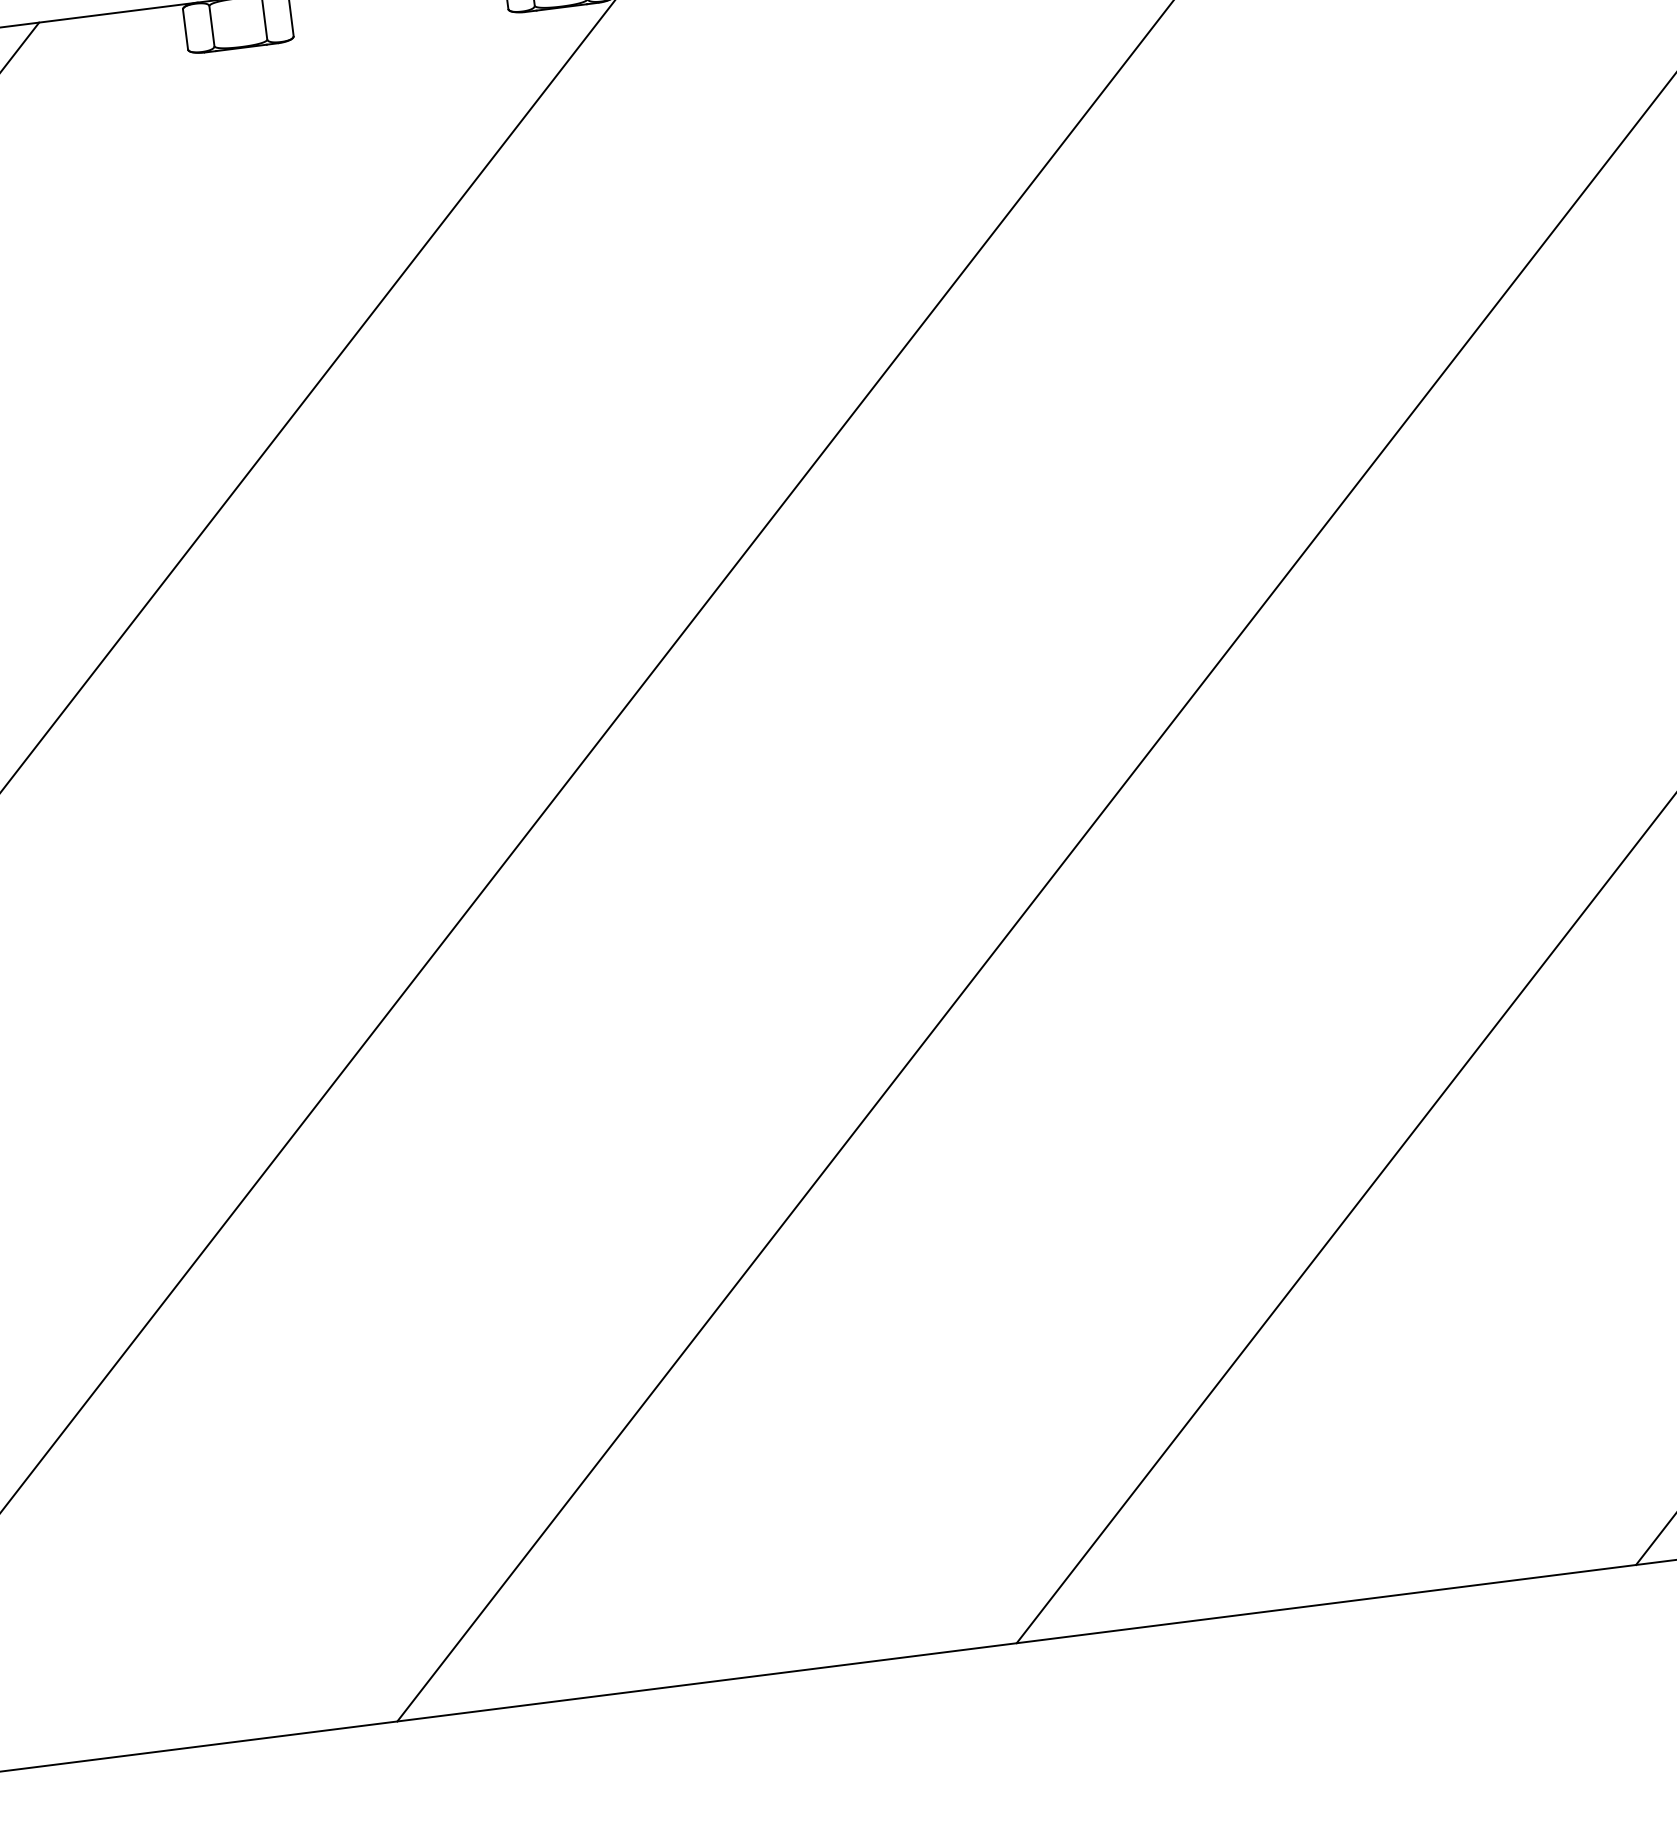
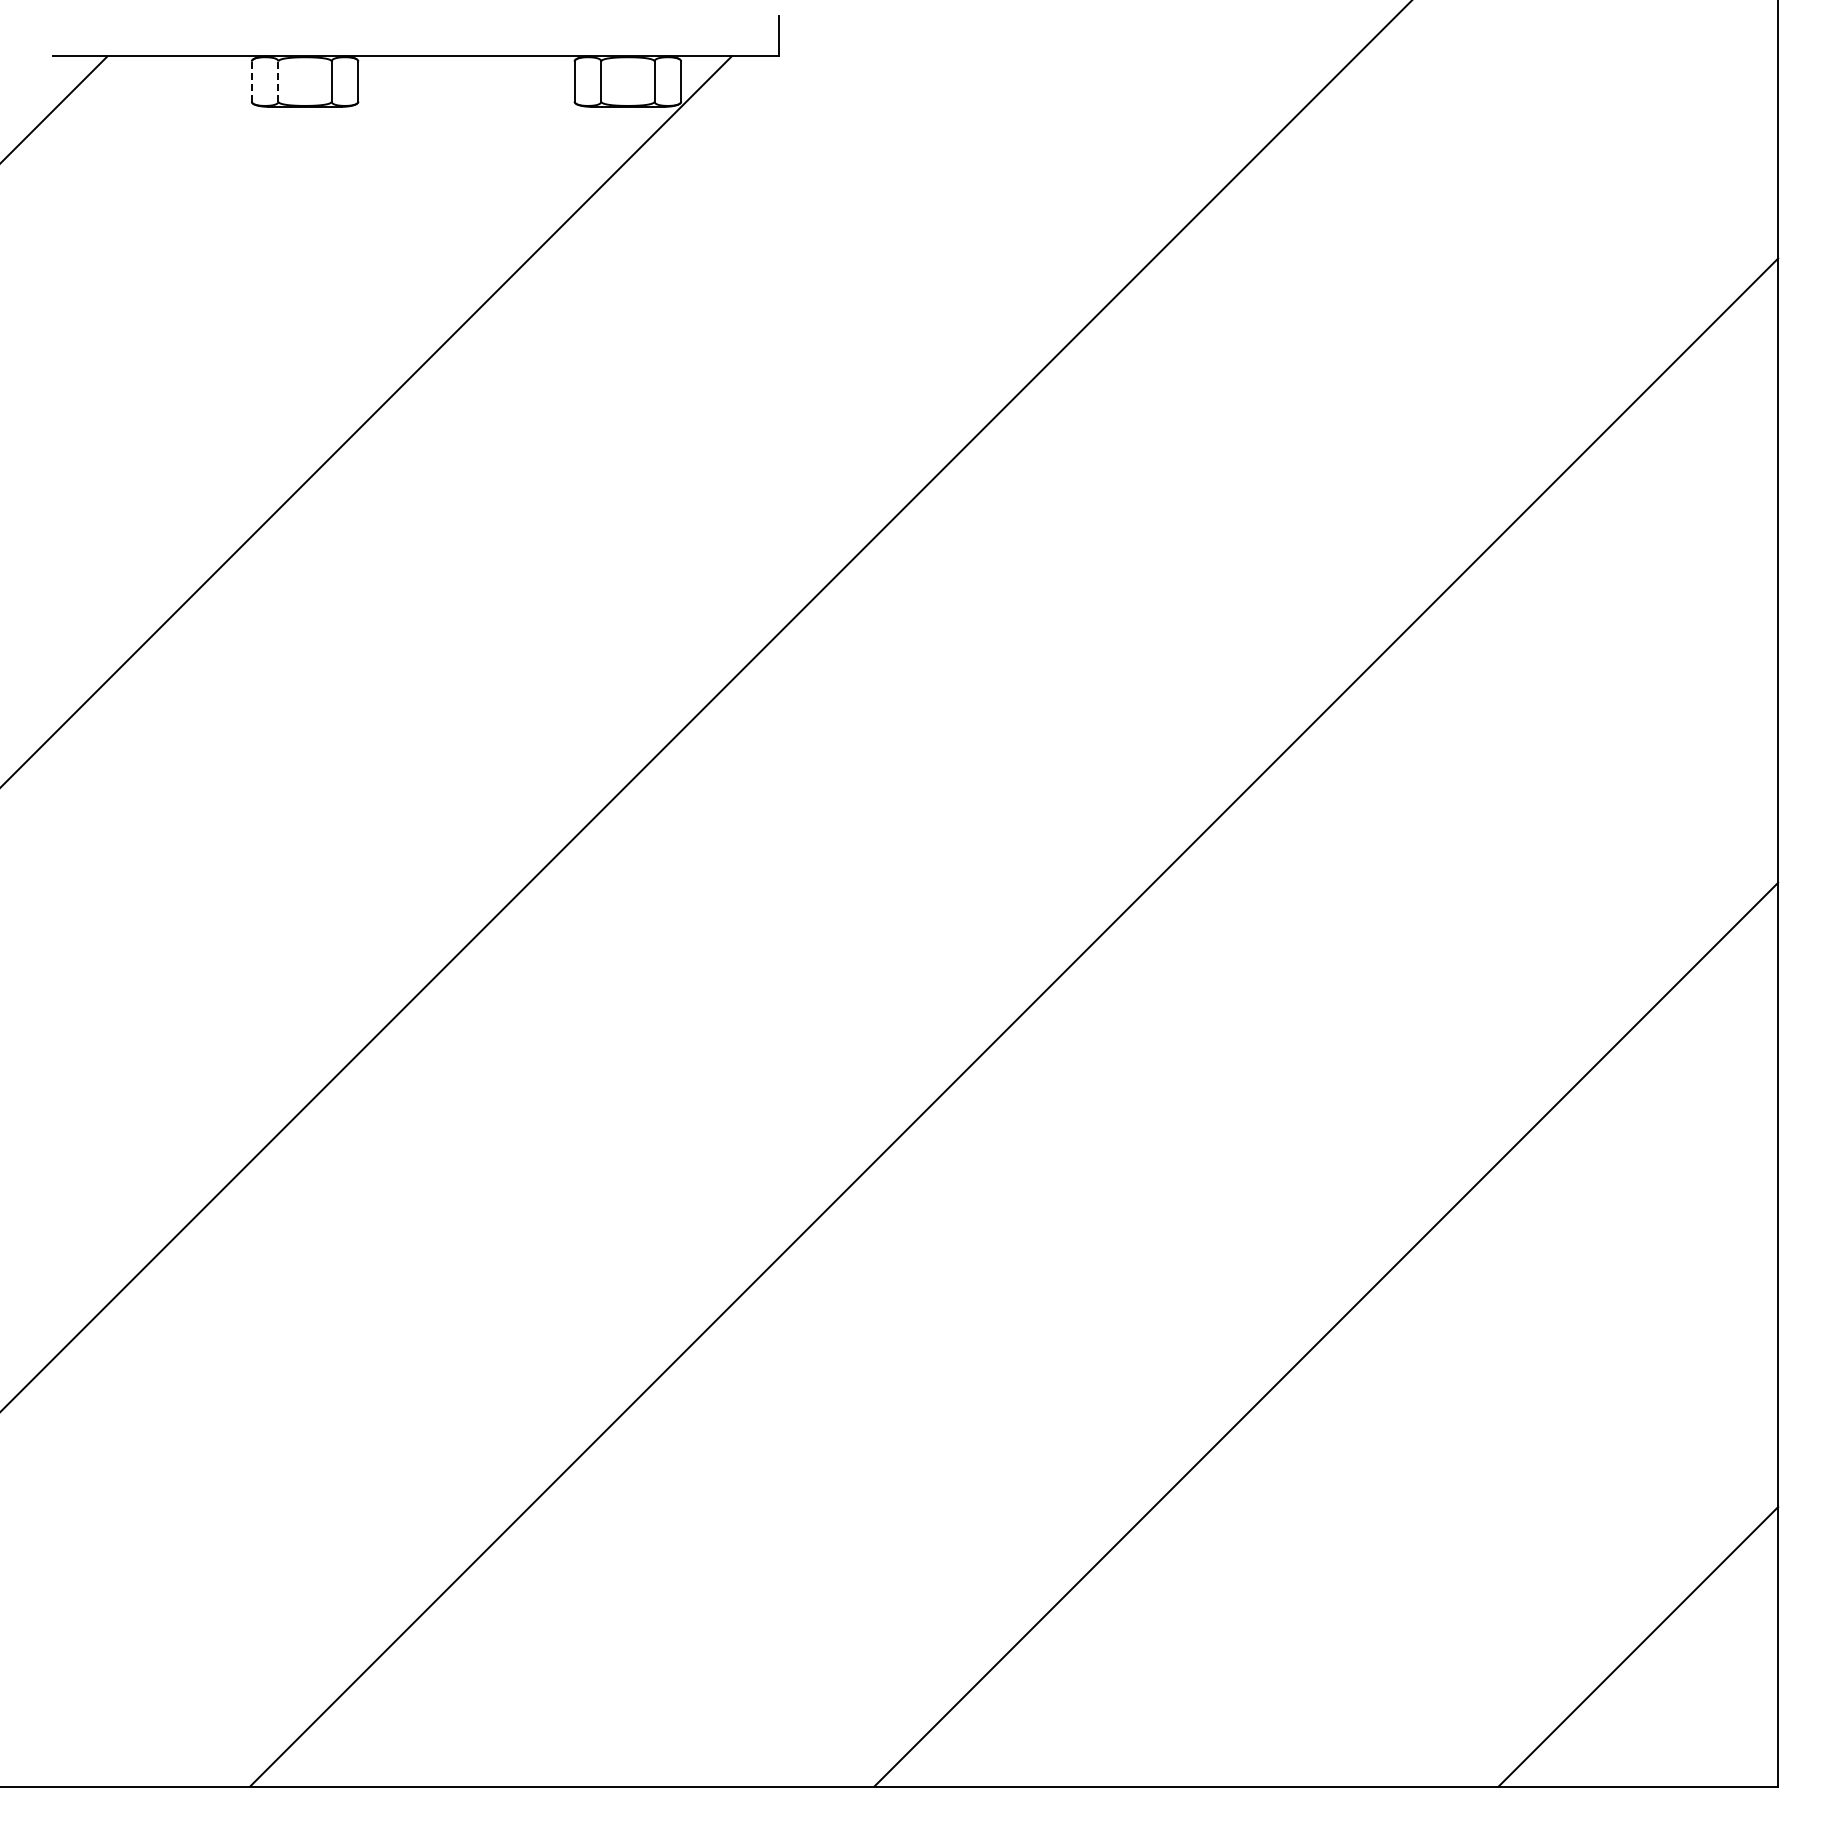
line: (211, 26) -> (278, 81), solid -> dashed
line: (185, 29) -> (251, 81), solid -> dashed

